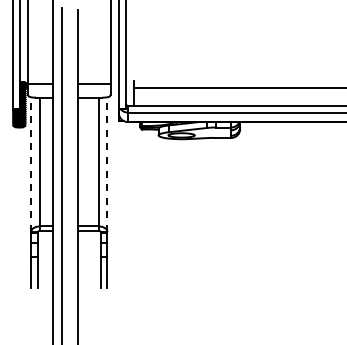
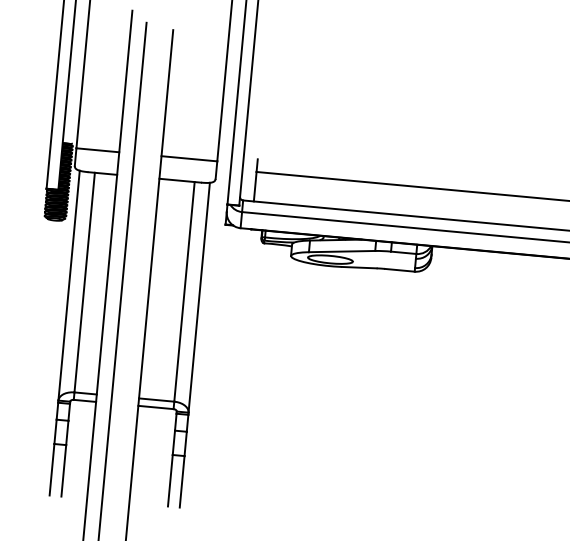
line: (31, 164) -> (69, 285), dashed -> solid
line: (107, 164) -> (199, 297), dashed -> solid

